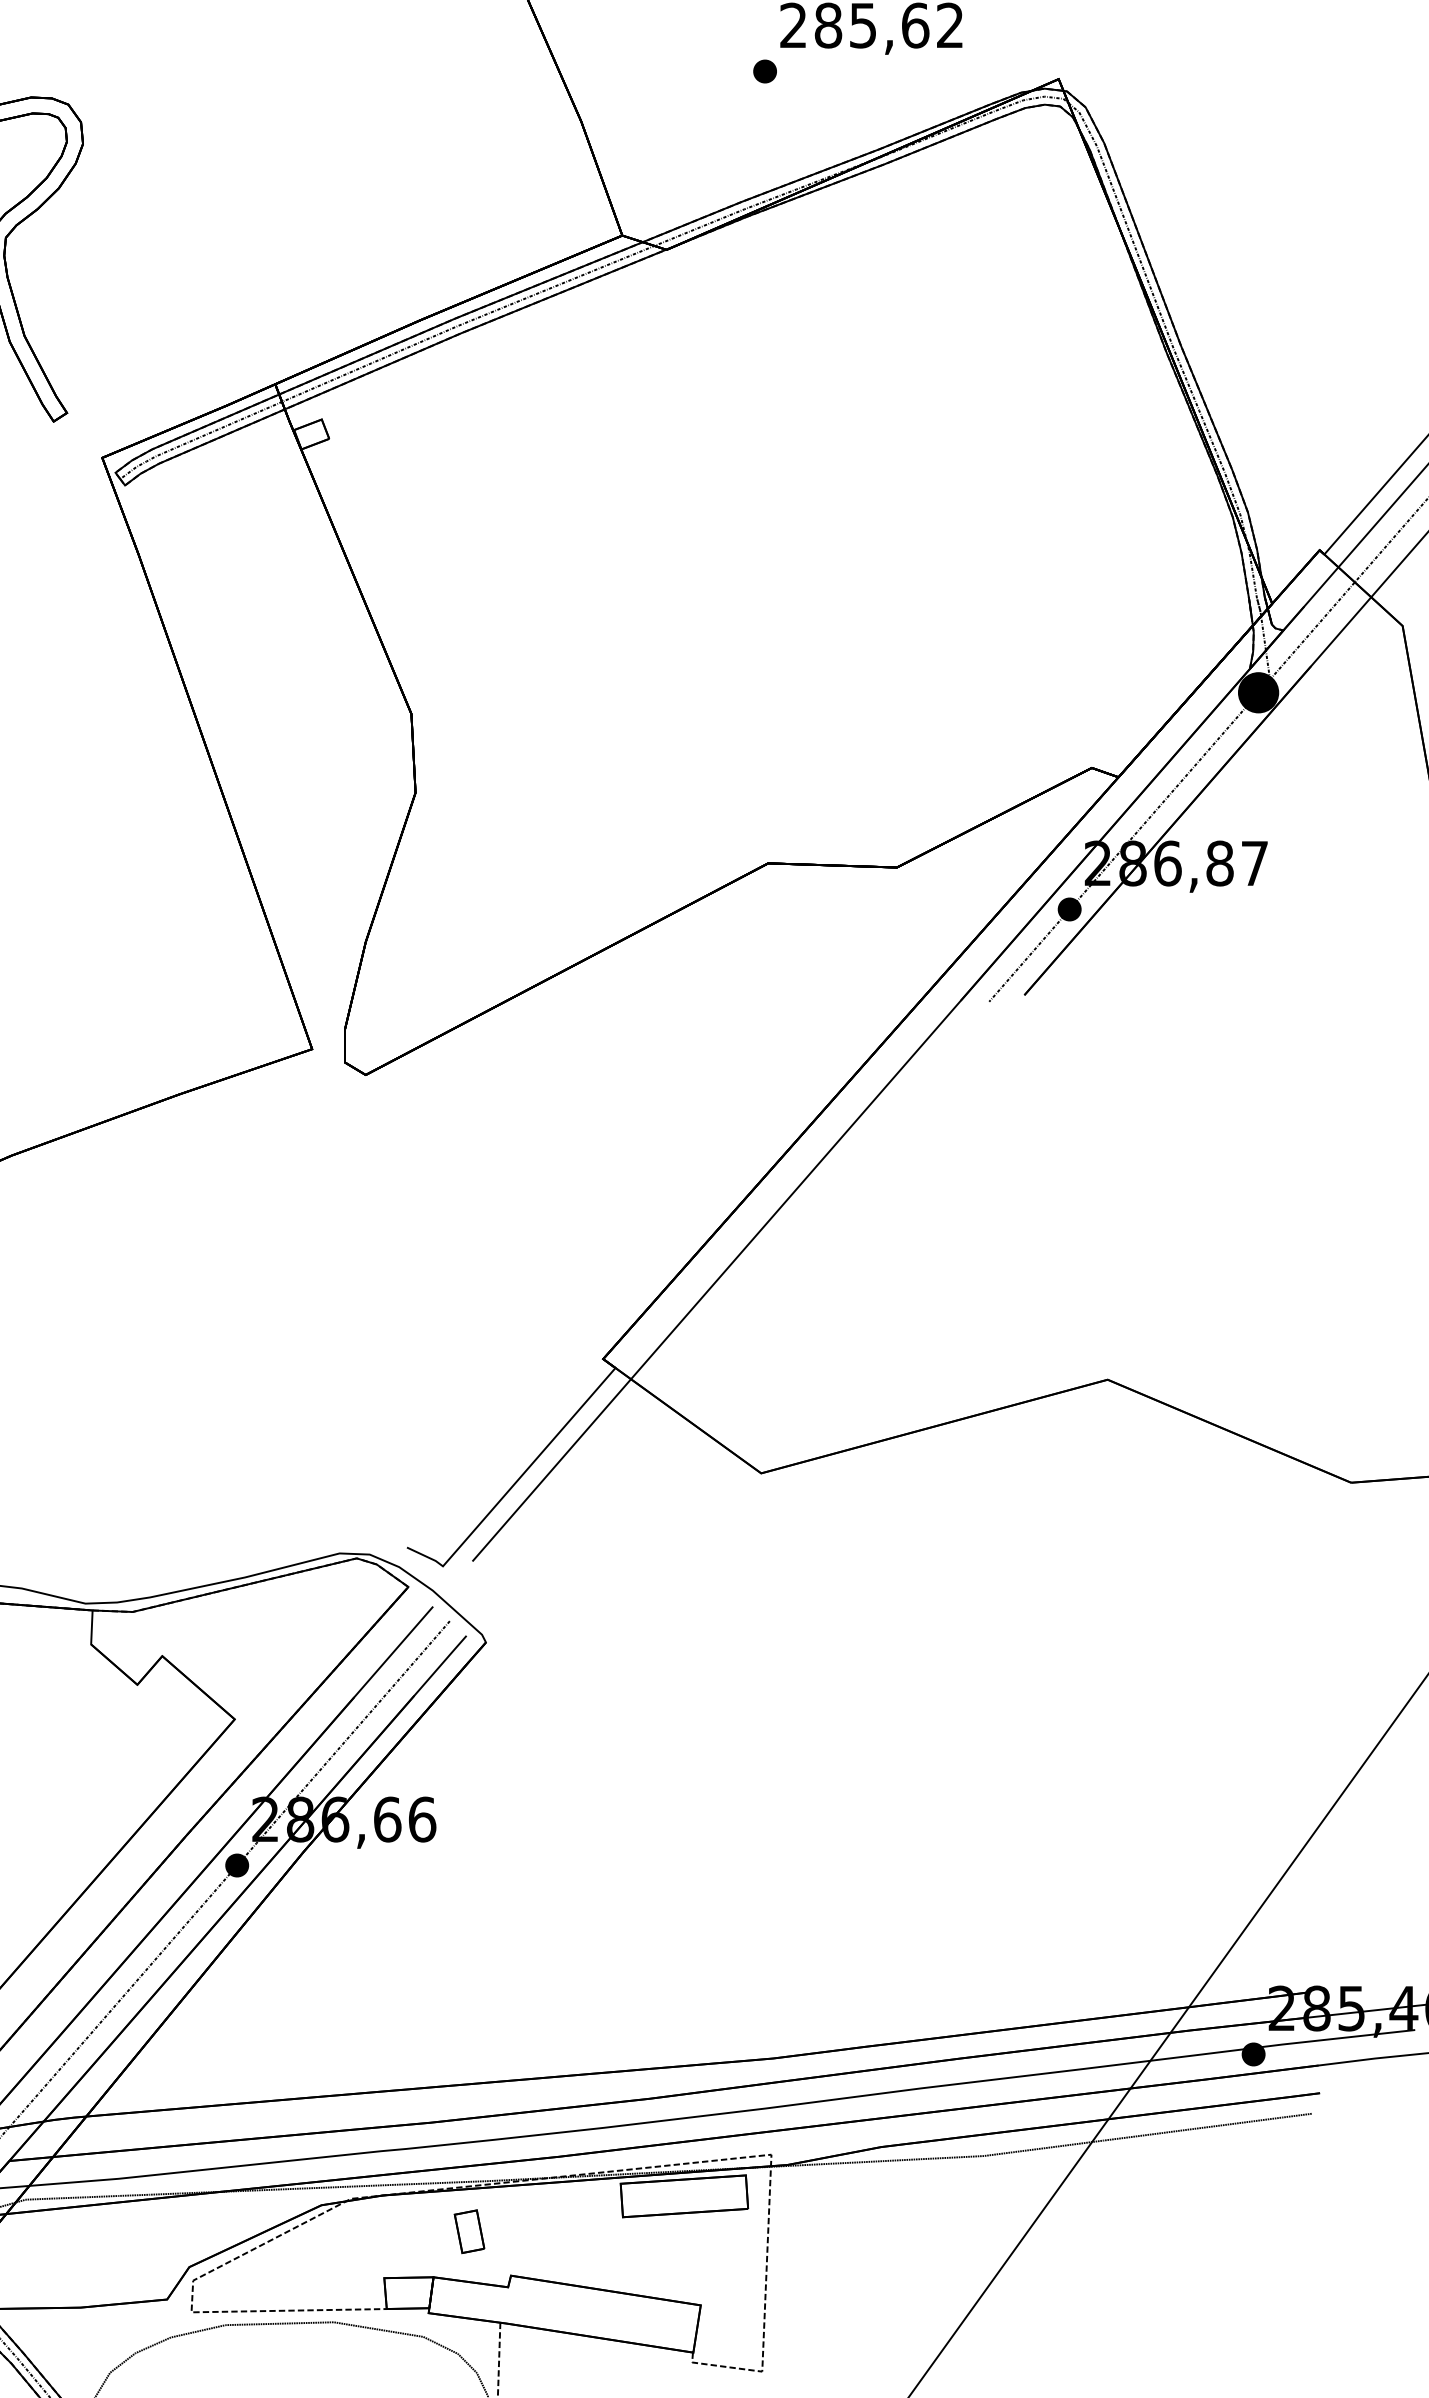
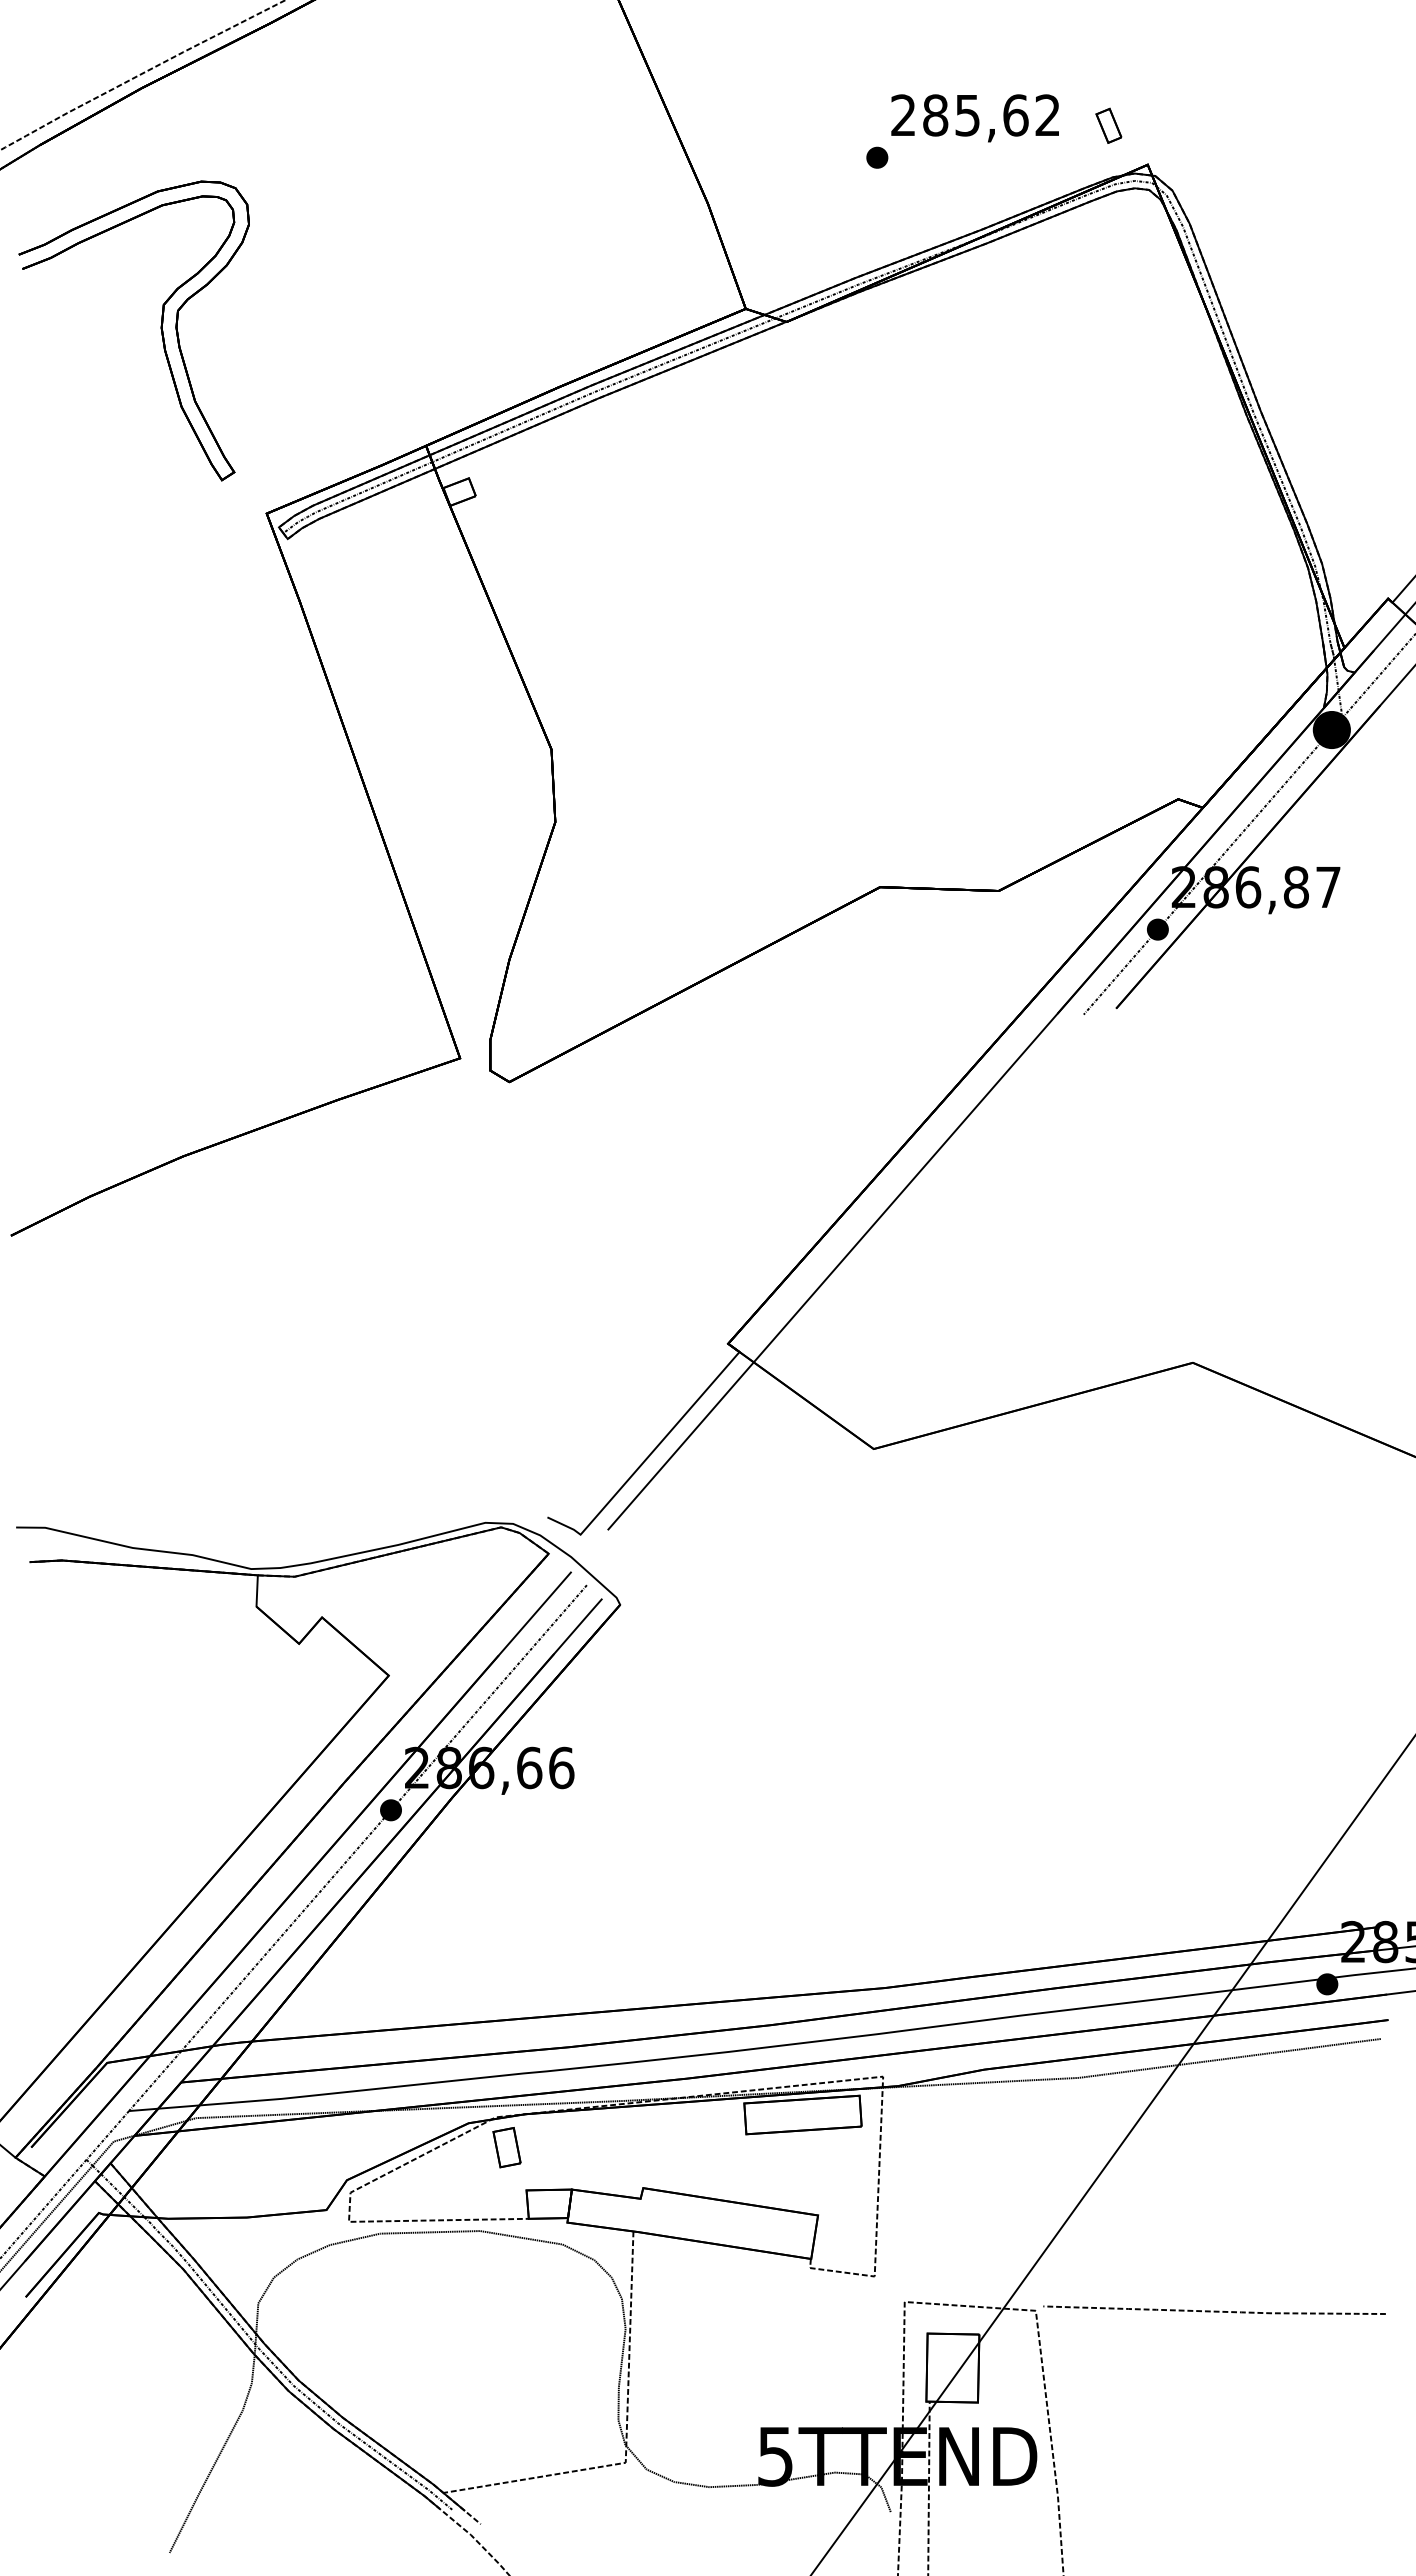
part: (1016, 36) -> (1108, 125), added
part: (468, 2231) -> (506, 2147), moved

